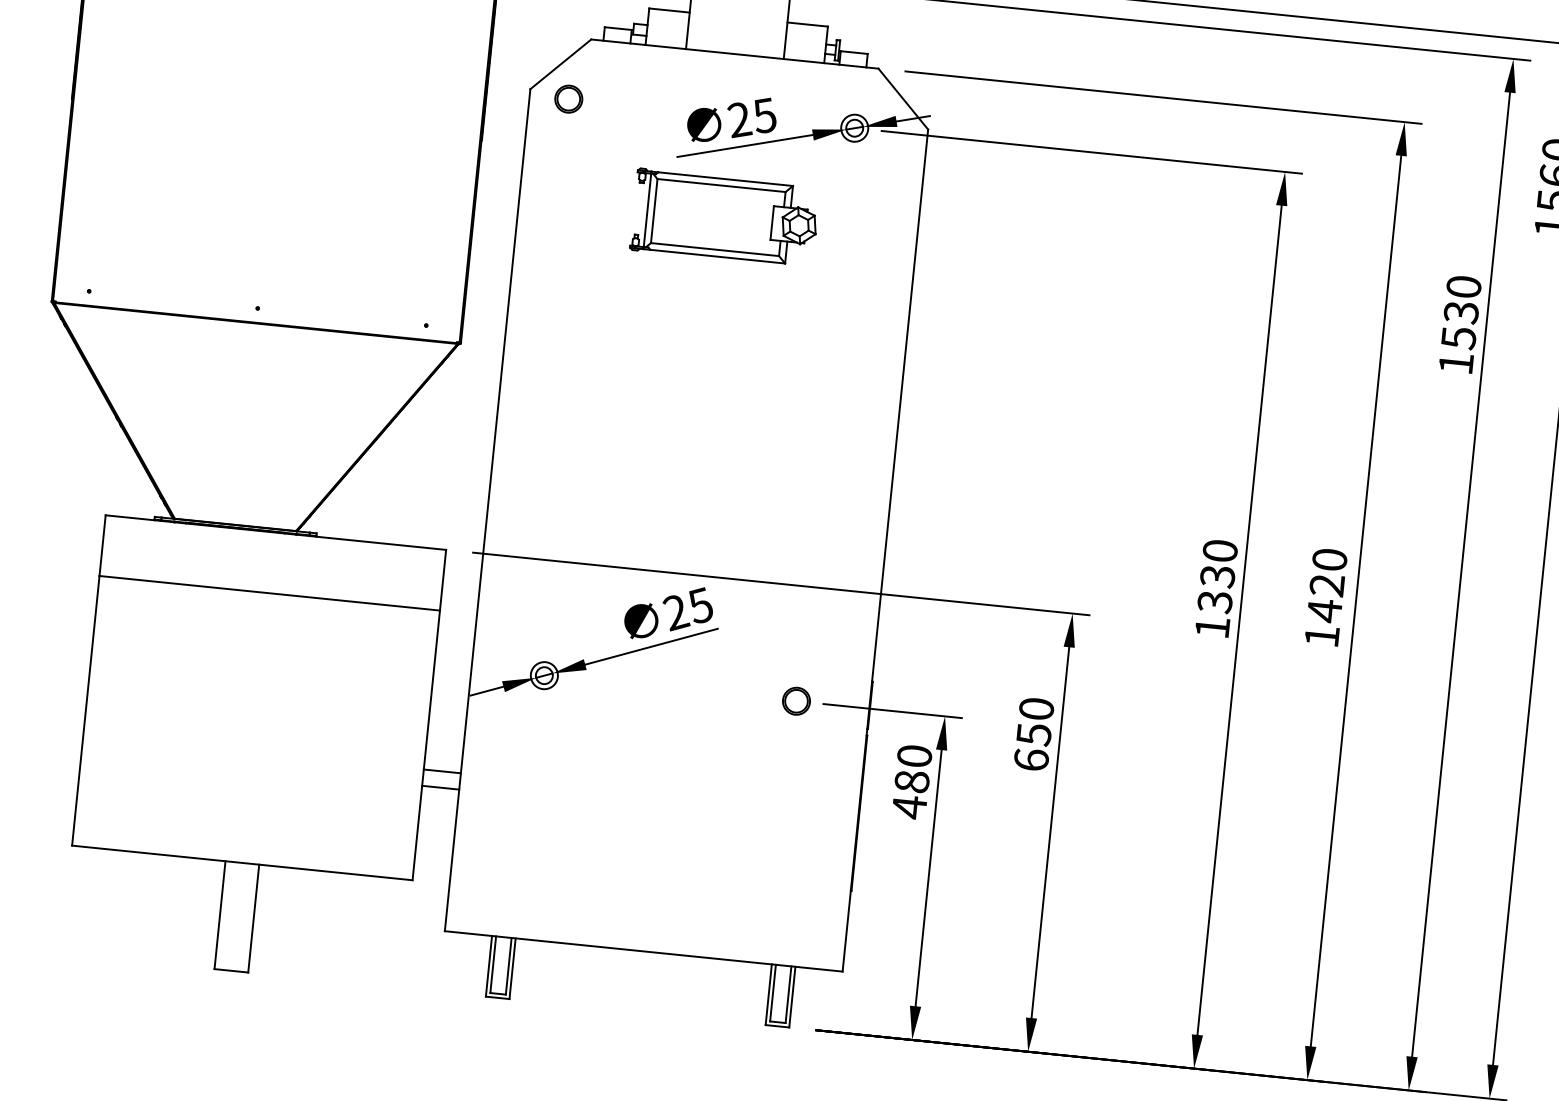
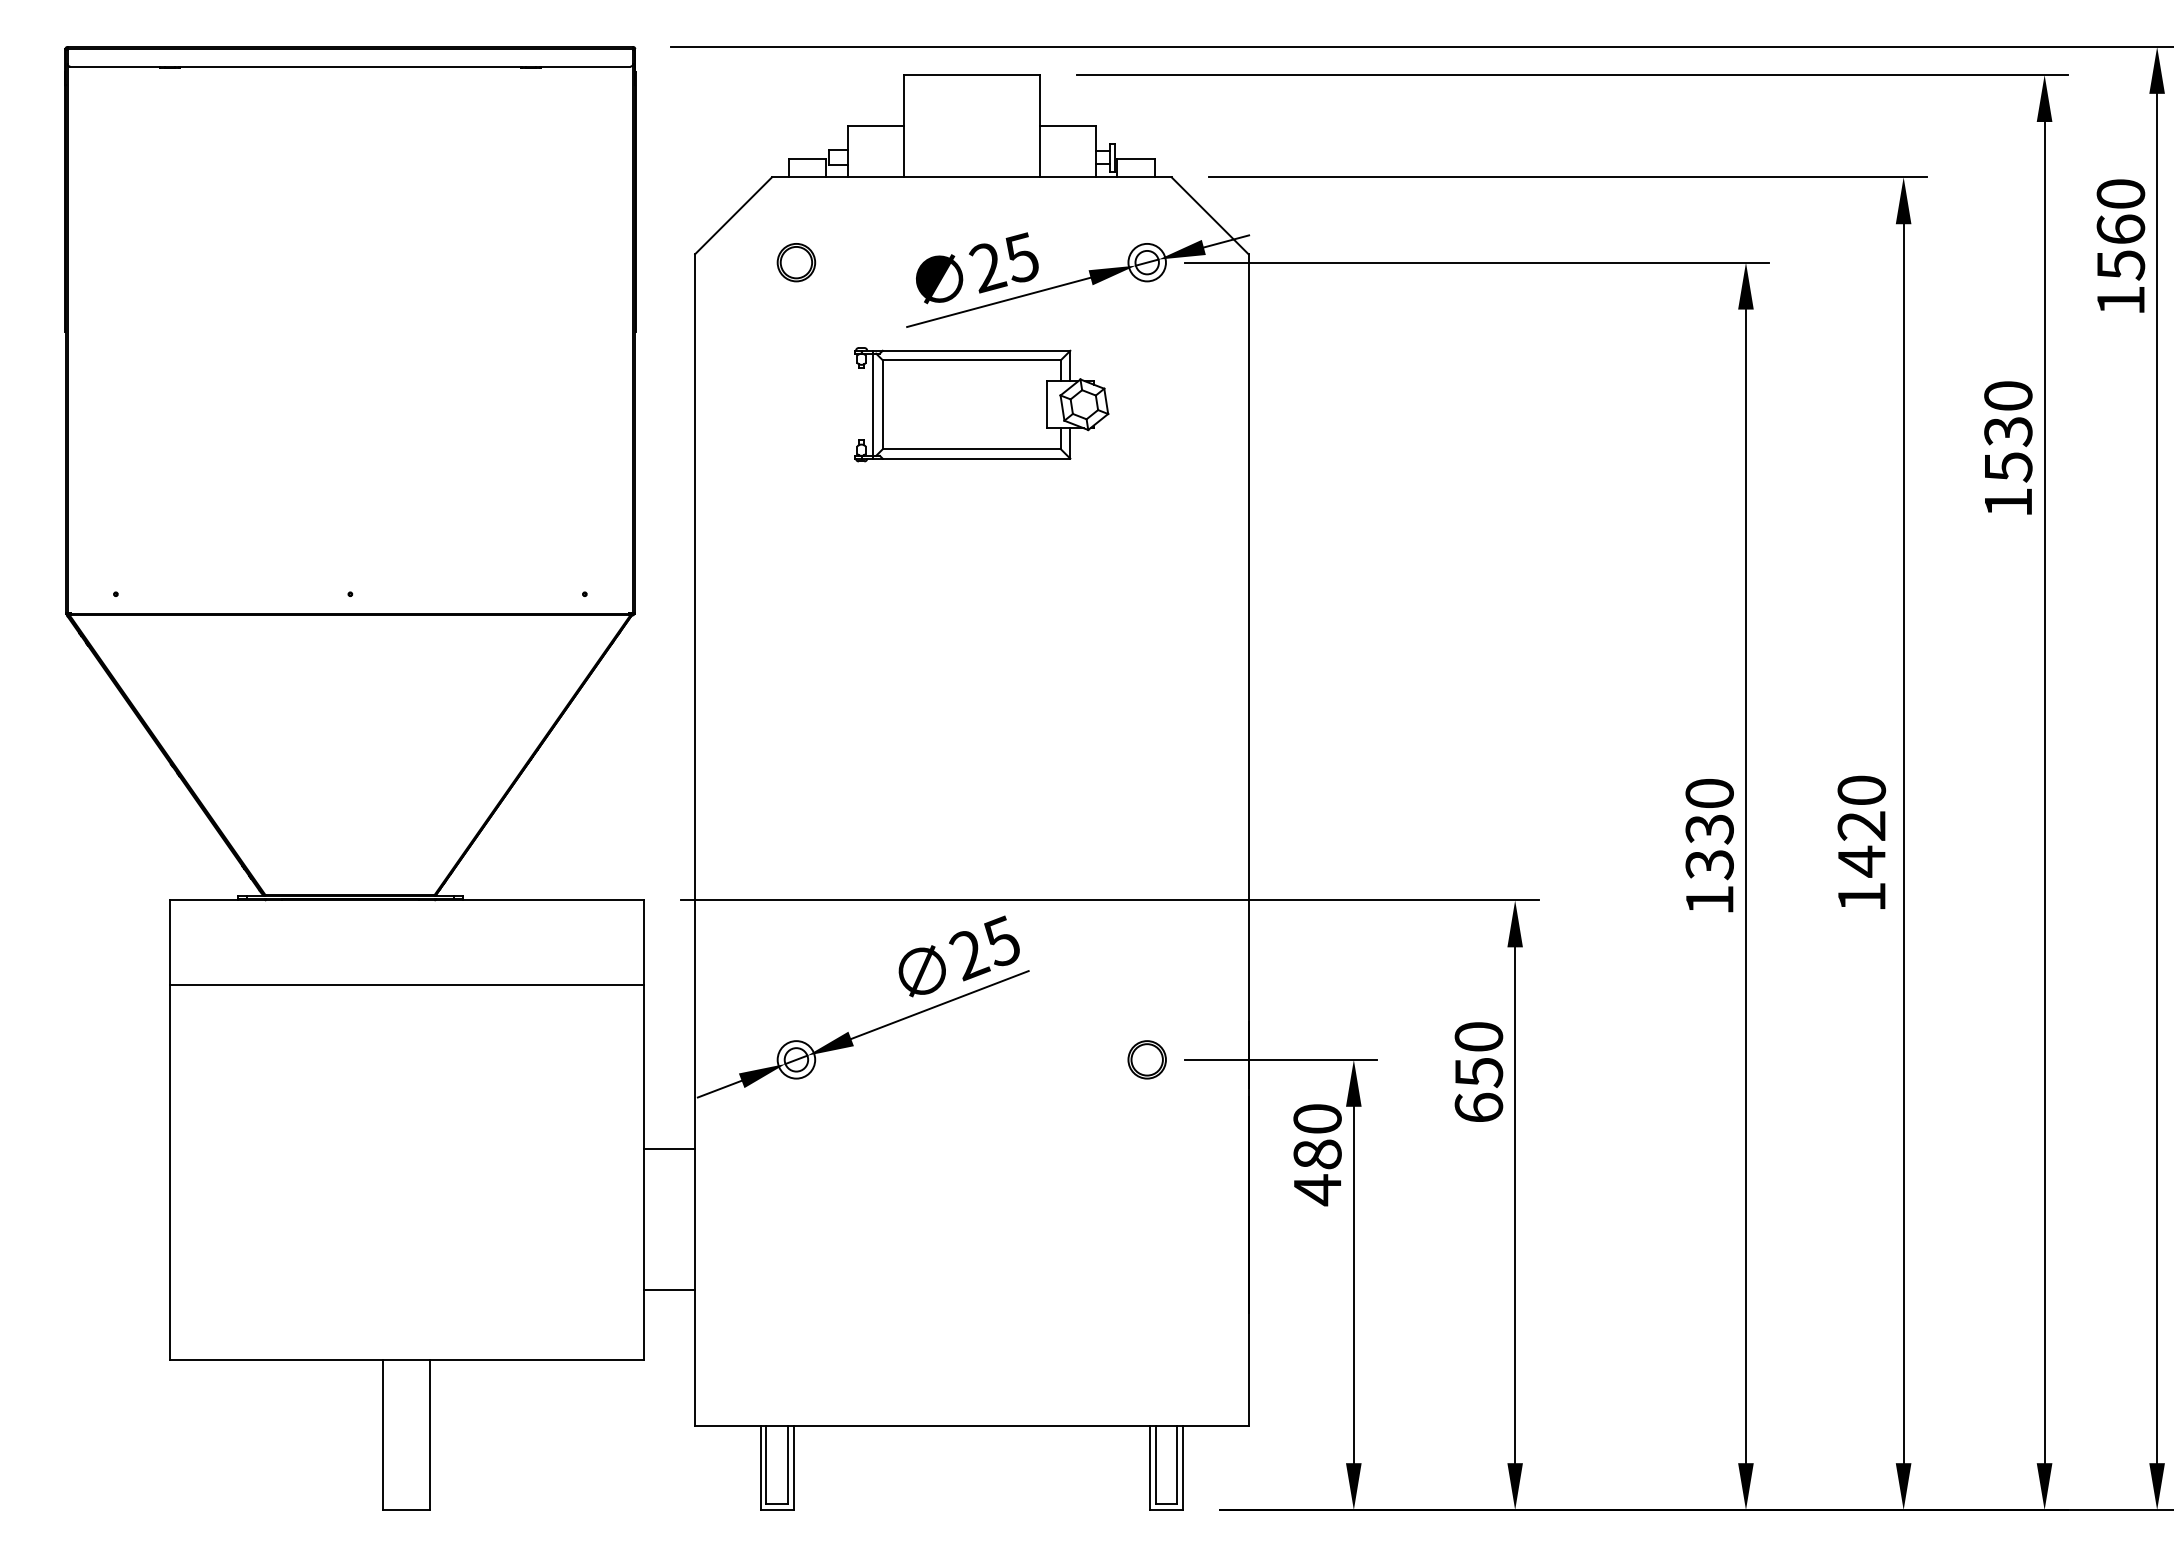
part: (568, 99) -> (796, 262), moved
line: (442, 771) -> (669, 1148), moved
line: (440, 787) -> (669, 1289), moved

